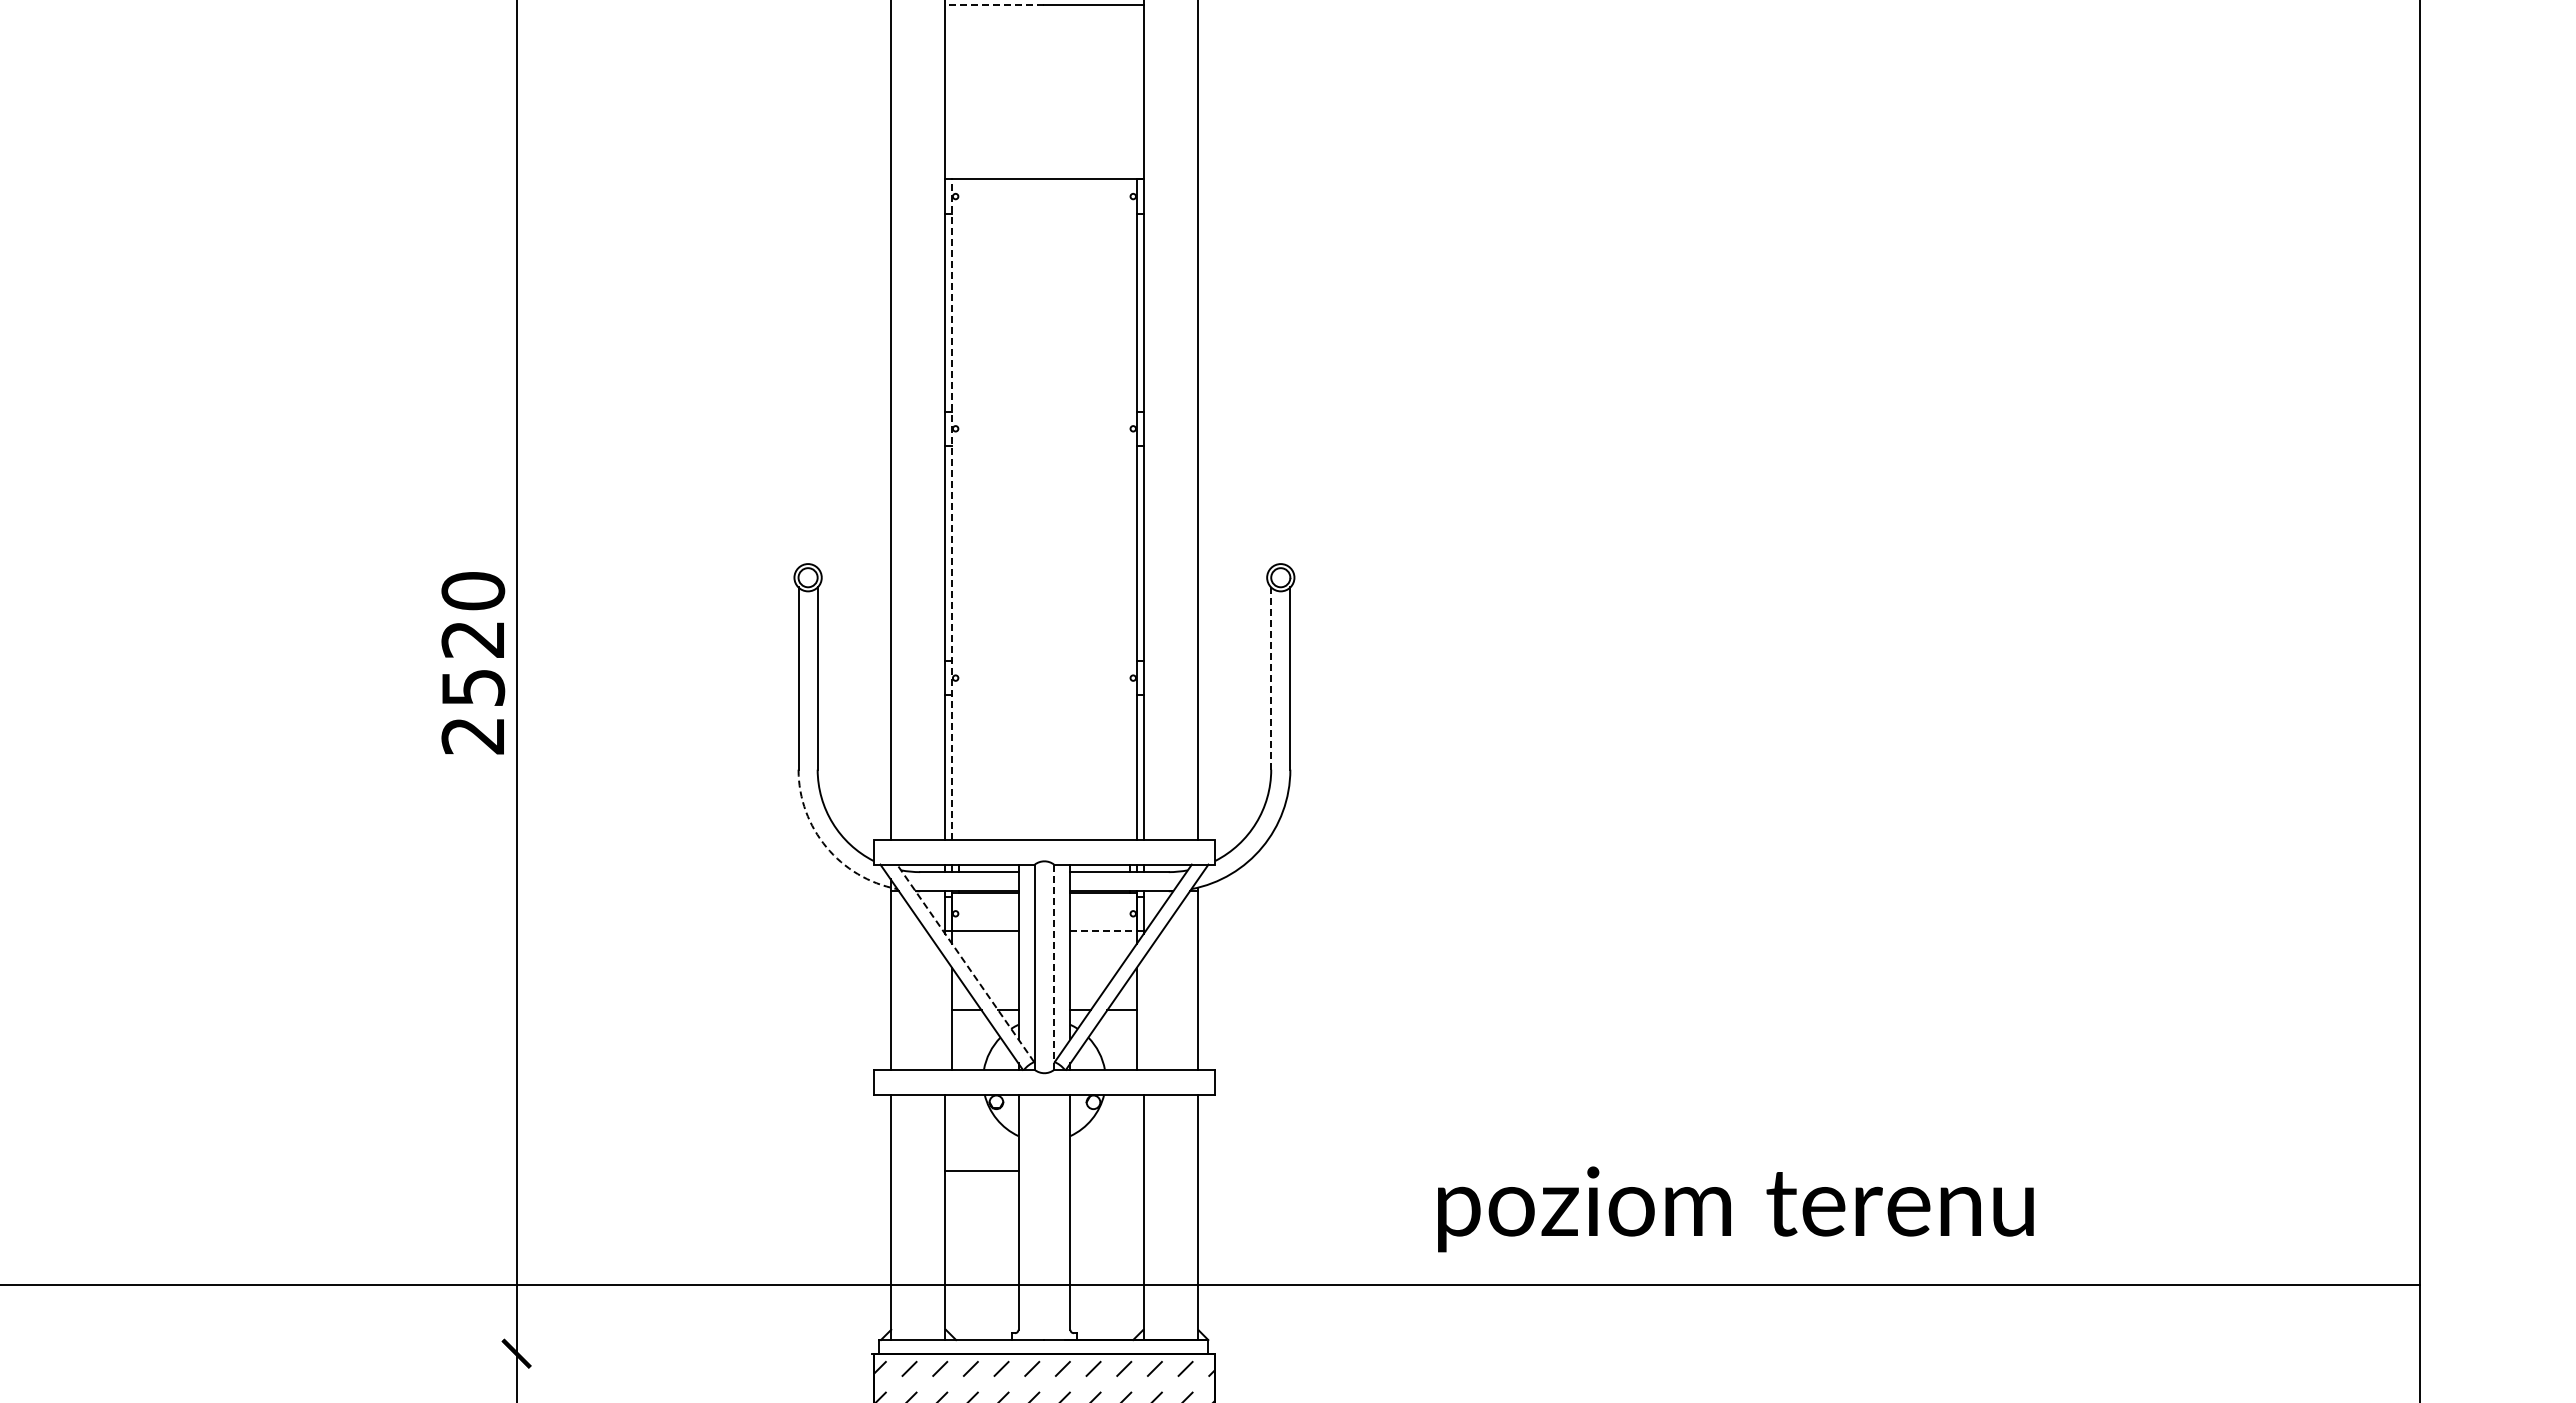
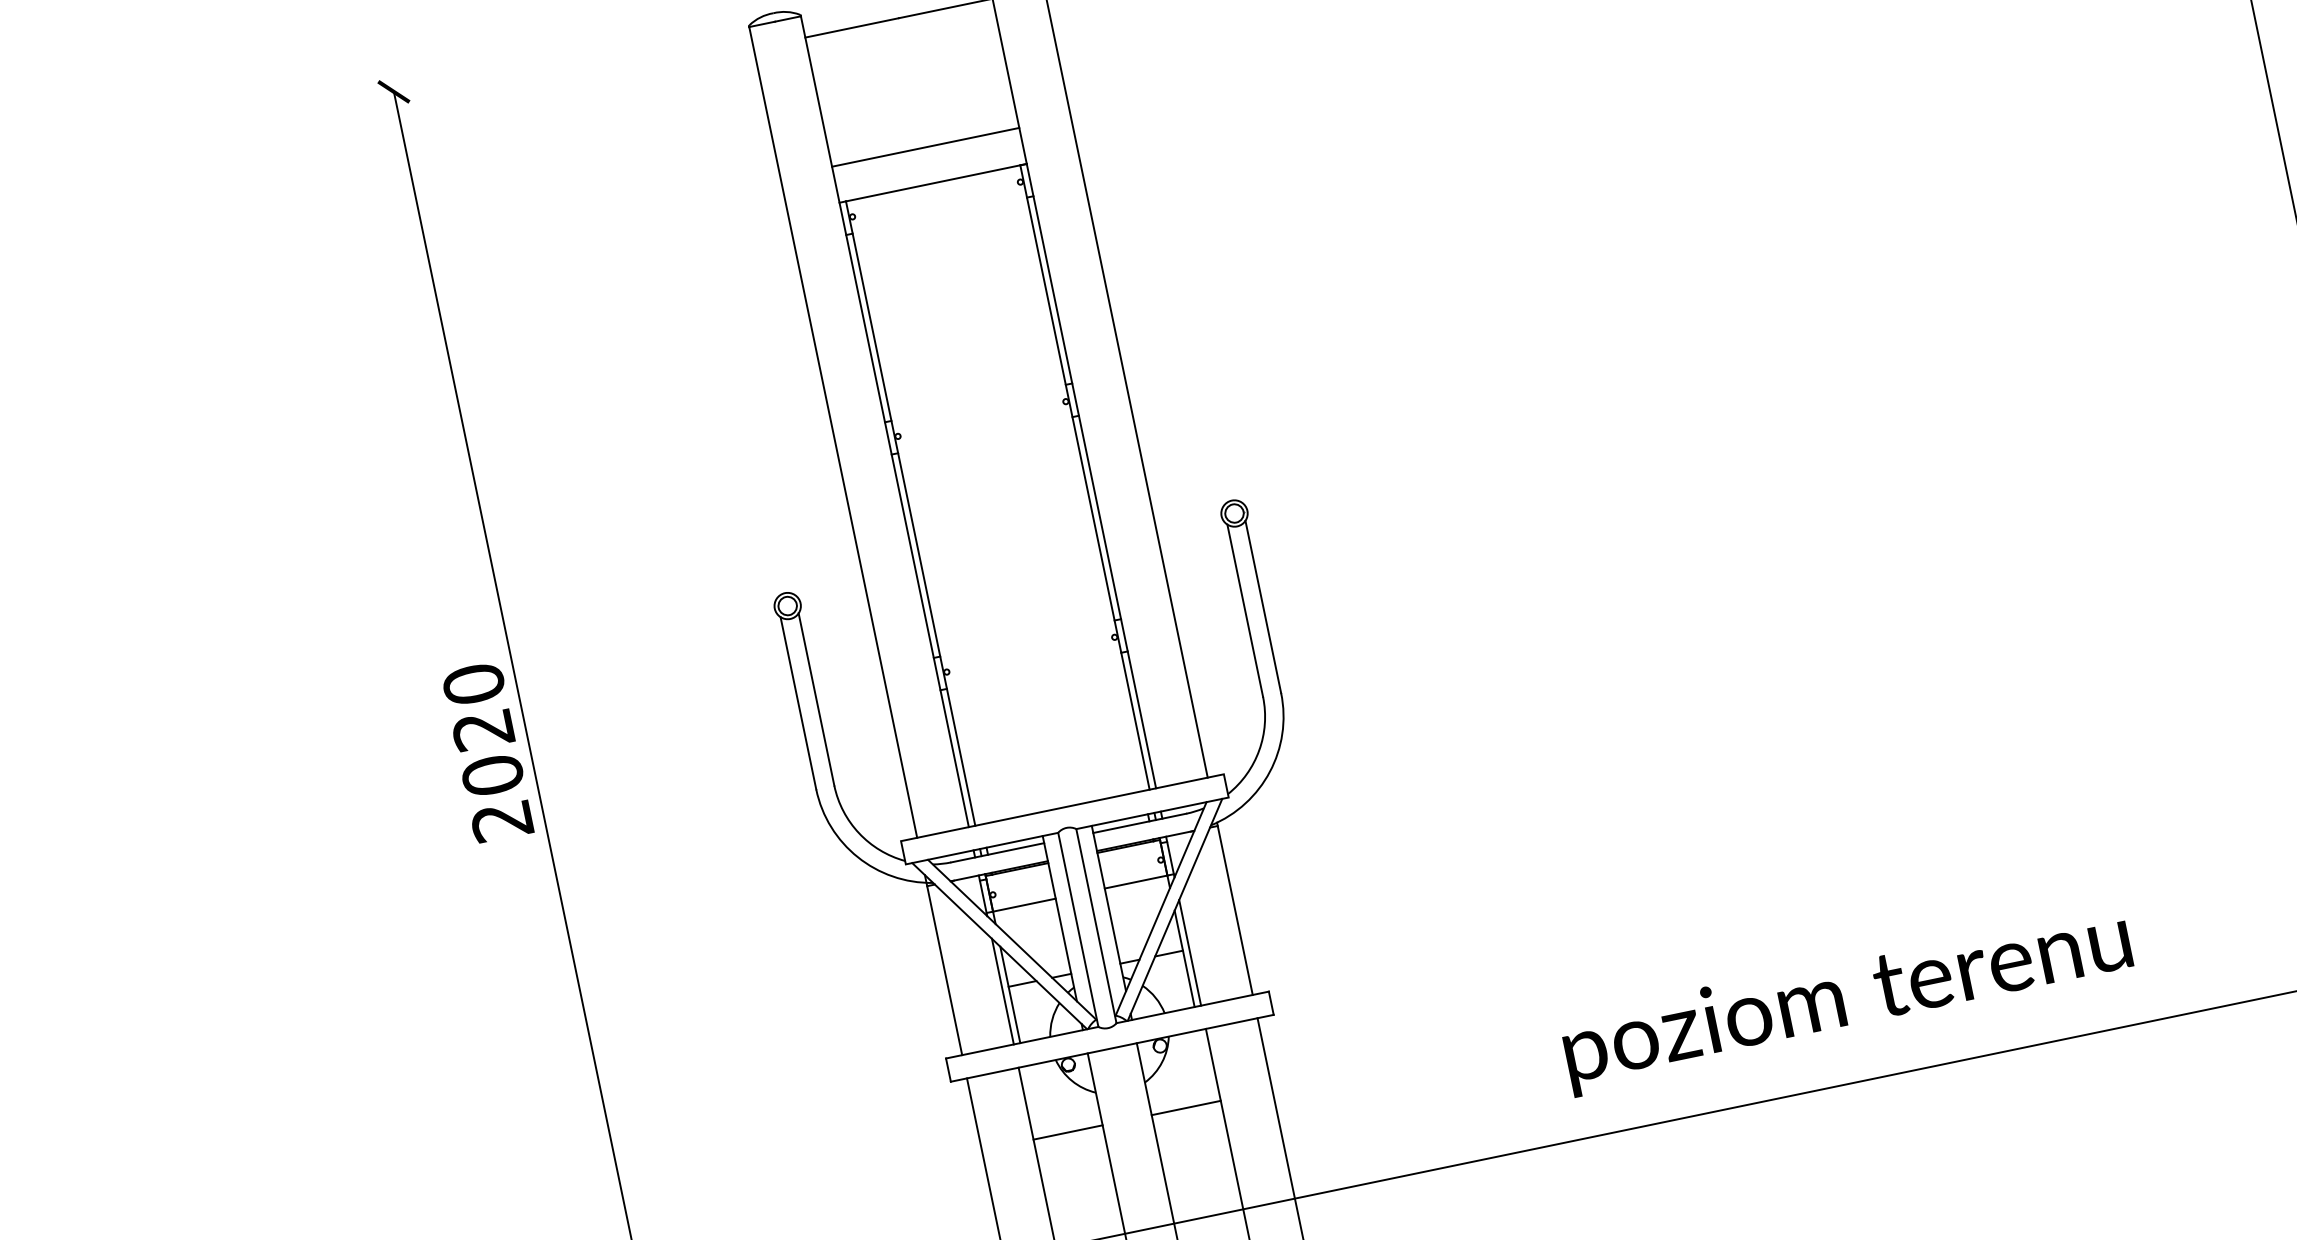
line: (994, 4) -> (851, 27), dashed -> solid
line: (1044, 141) -> (925, 147), added
line: (952, 509) -> (910, 513), dashed -> solid
line: (1271, 679) -> (1245, 611), dashed -> solid
text: (473, 687) -> (492, 775), 2520 -> 2020
arc: (826, 847) -> (857, 857), dashed -> solid
line: (1104, 930) -> (1136, 881), dashed -> solid
line: (965, 962) -> (1011, 938), dashed -> solid
line: (1054, 967) -> (1096, 926), dashed -> solid
line: (945, 1013) -> (1002, 991), added
line: (1143, 1013) -> (1190, 952), added
line: (1106, 1170) -> (1185, 1107), added
text: (1735, 1209) -> (1847, 999), moved

